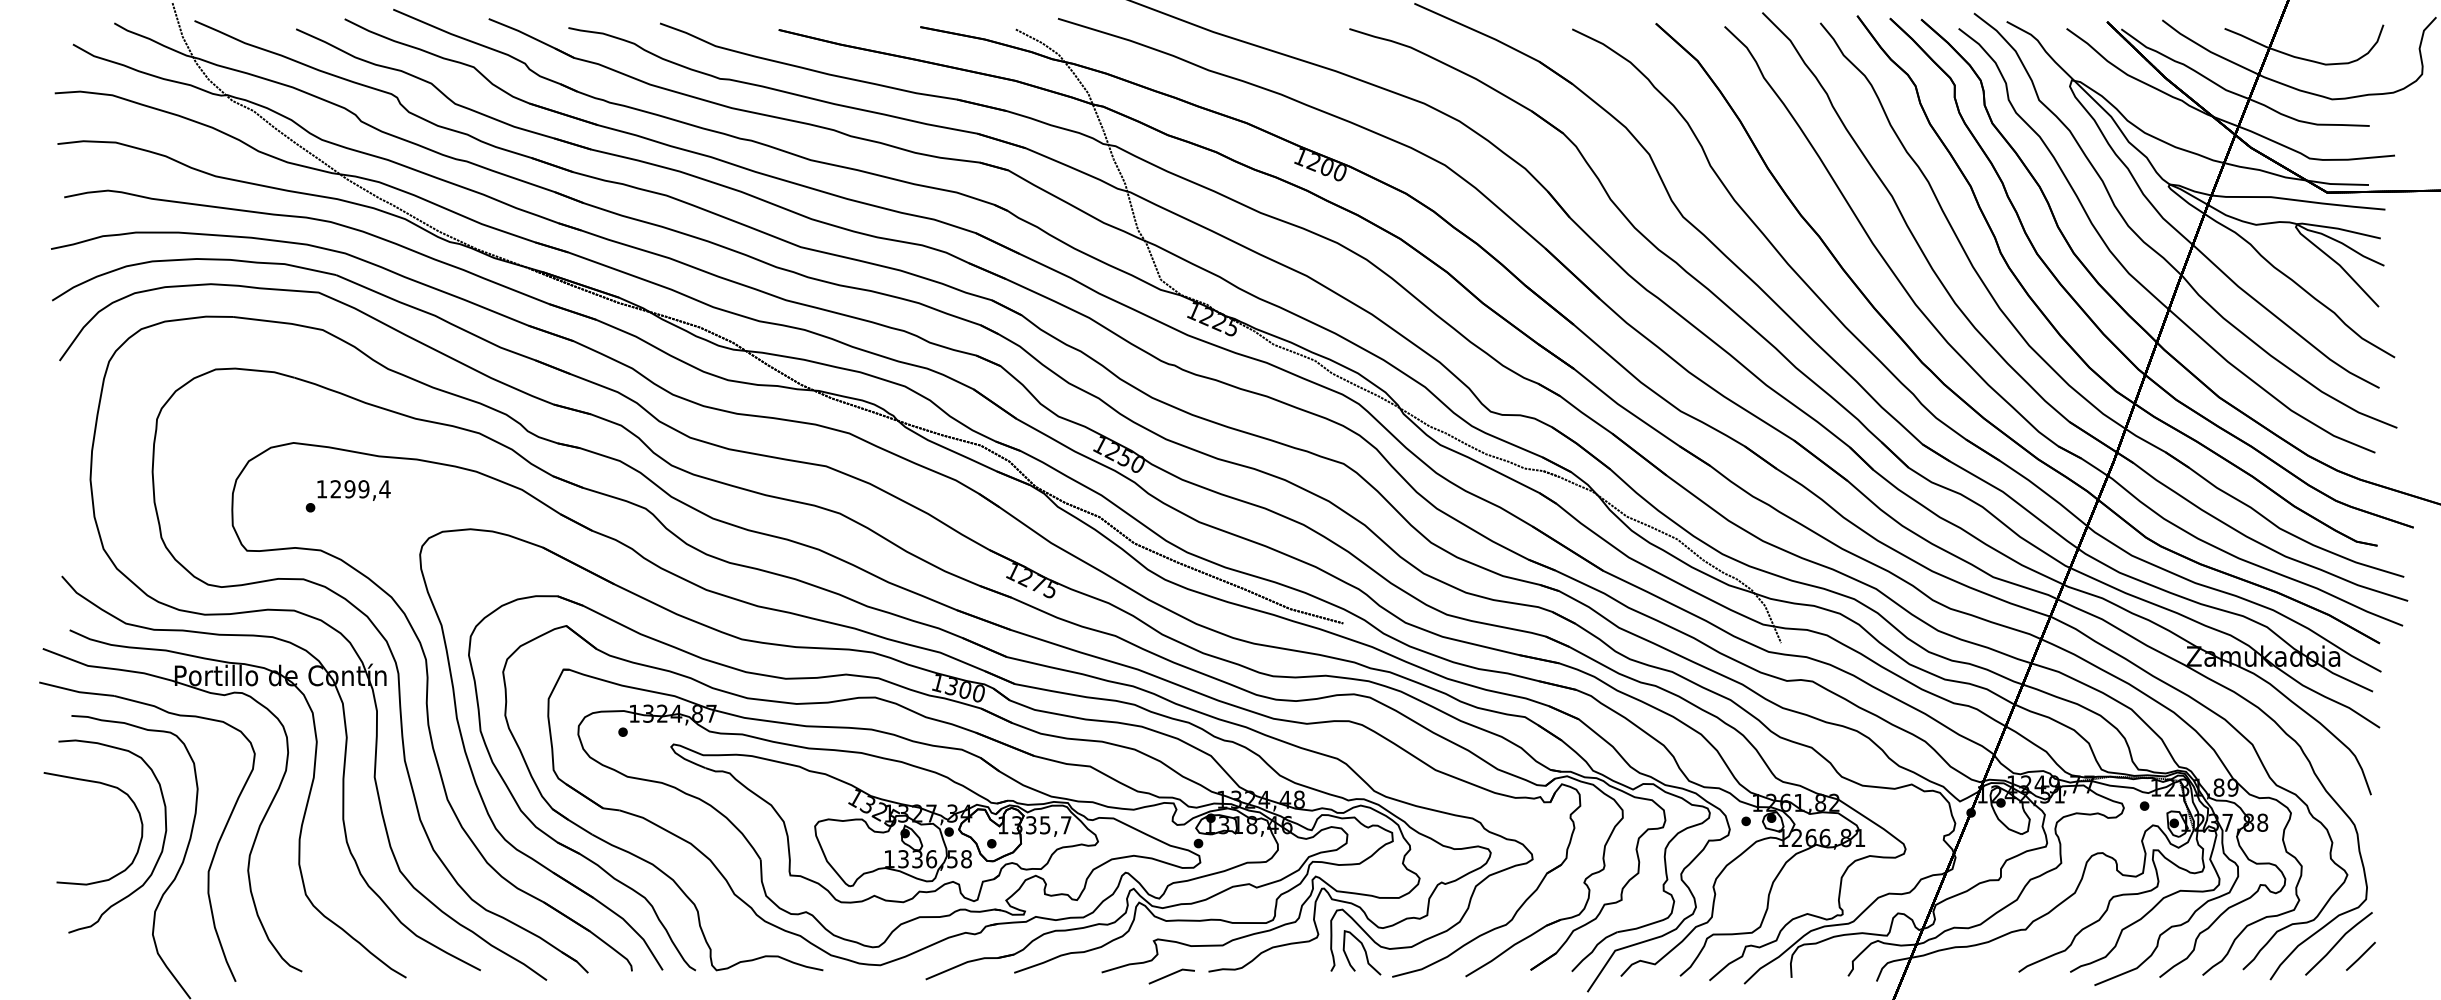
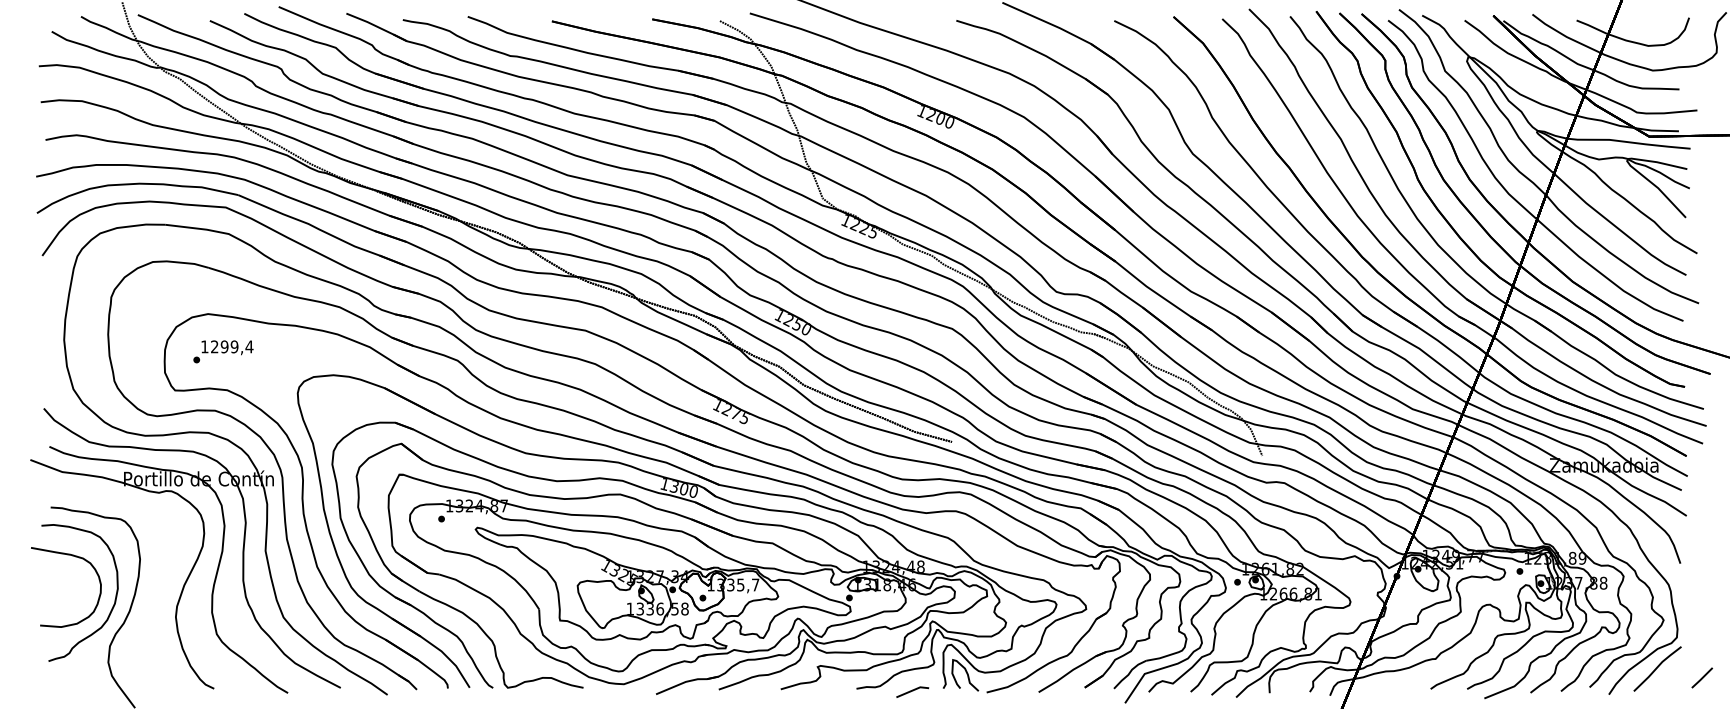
text: (347, 496) -> (222, 352), moved
part: (213, 853) -> (151, 605), removed
line: (2360, 955) -> (1701, 677), moved
line: (1171, 975) -> (912, 691), moved

